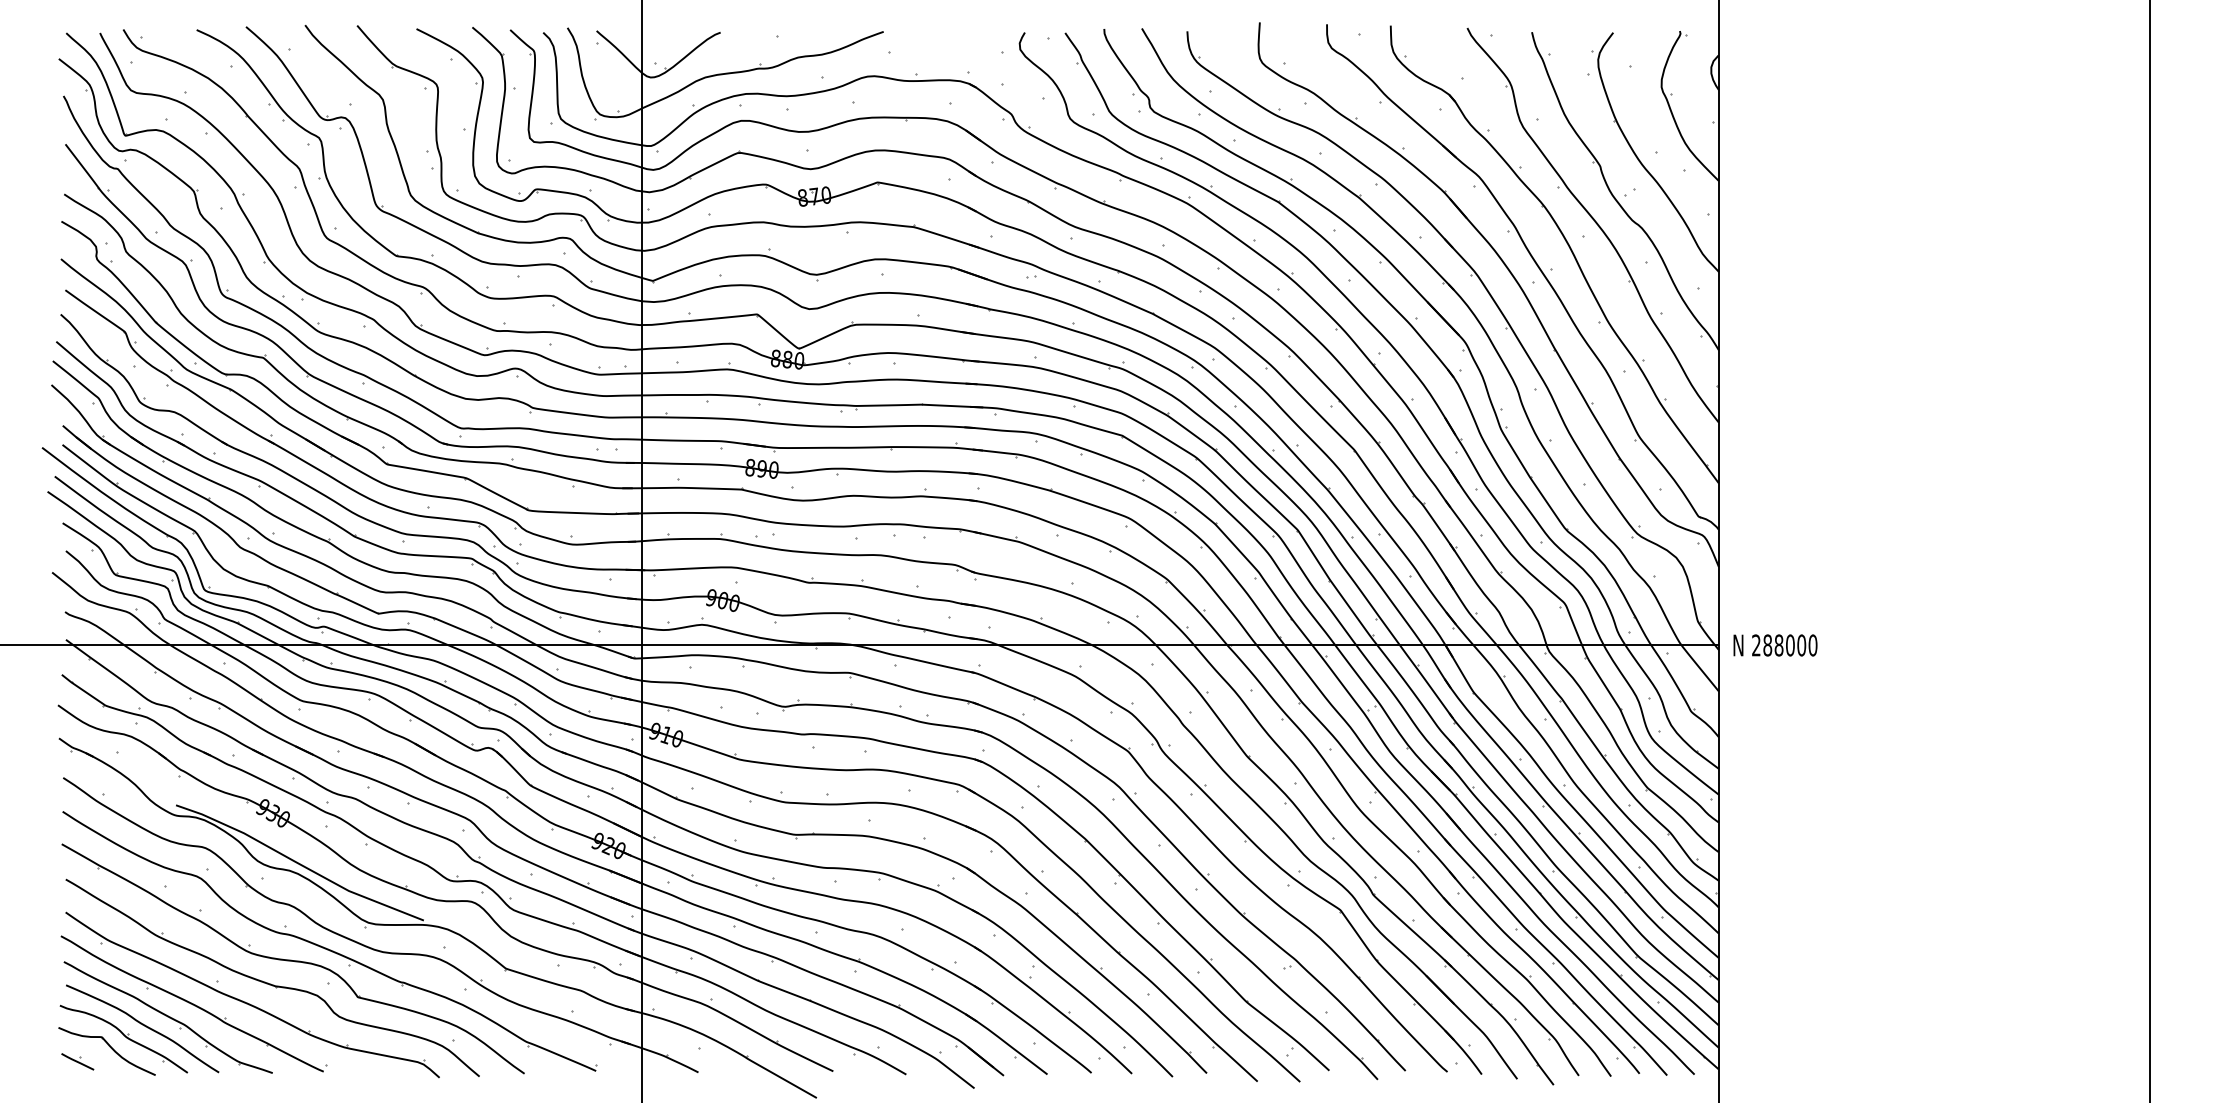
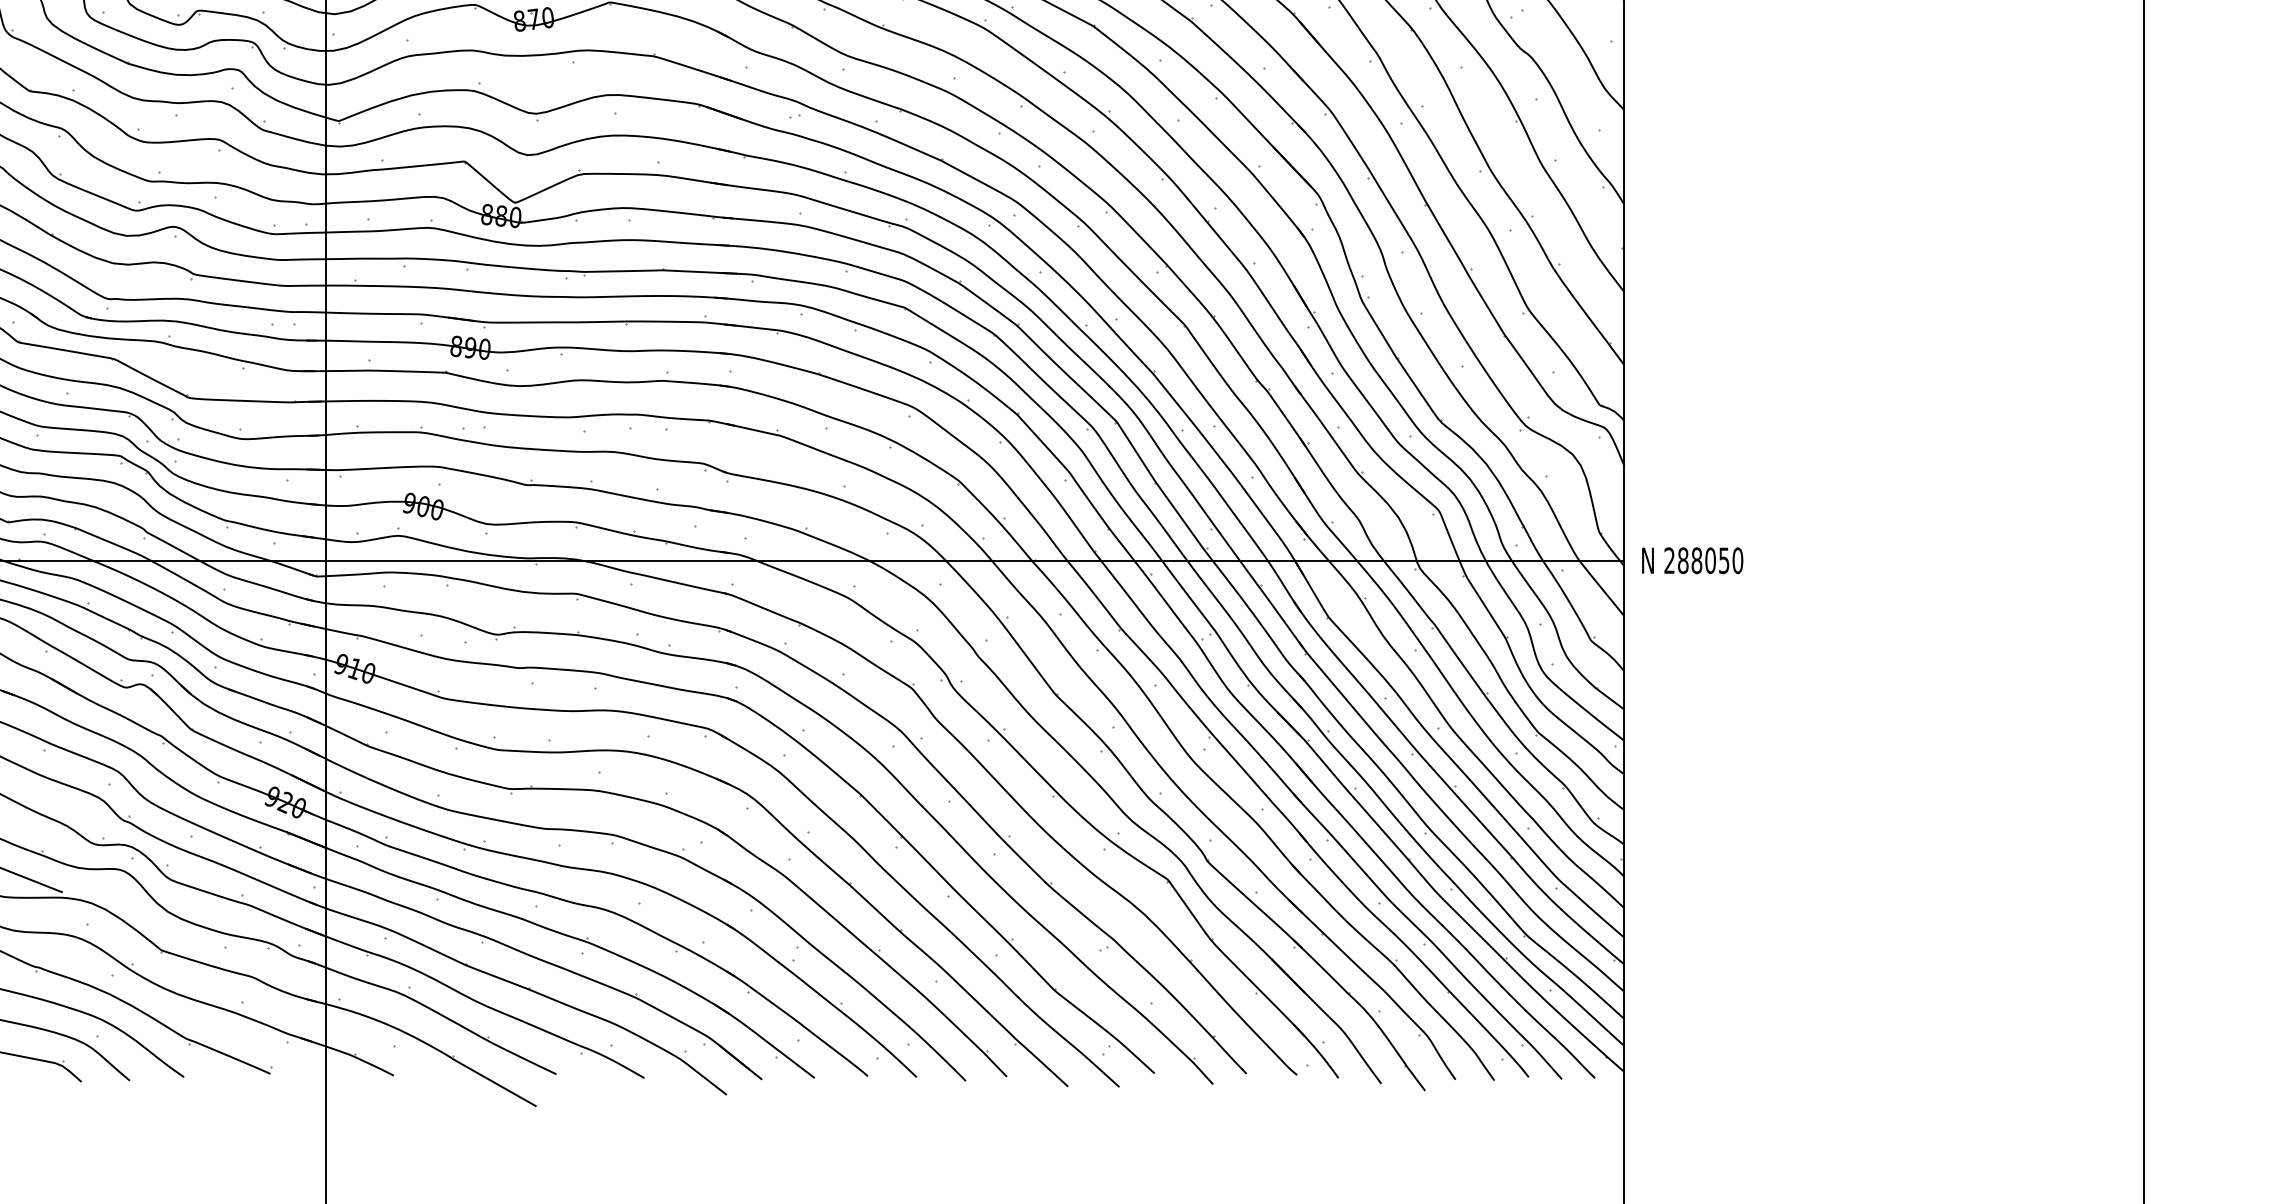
text: (1801, 645) -> (1723, 560), 288000 -> 288050

